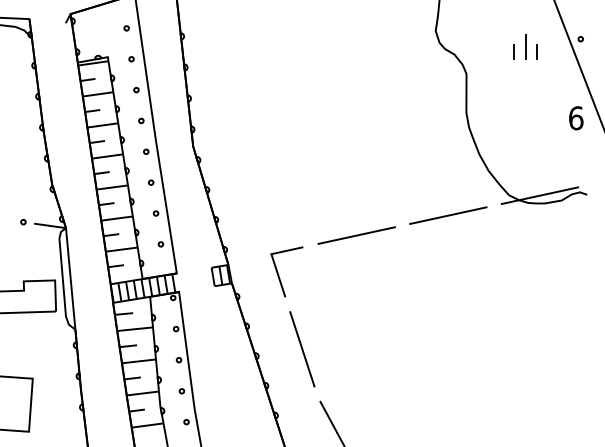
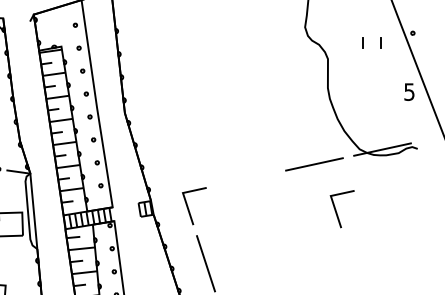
line: (525, 46) -> (371, 38), removed
text: (576, 118) -> (409, 92), 6 -> 5
line: (356, 235) -> (246, 179), removed
line: (477, 276) -> (336, 209), added

